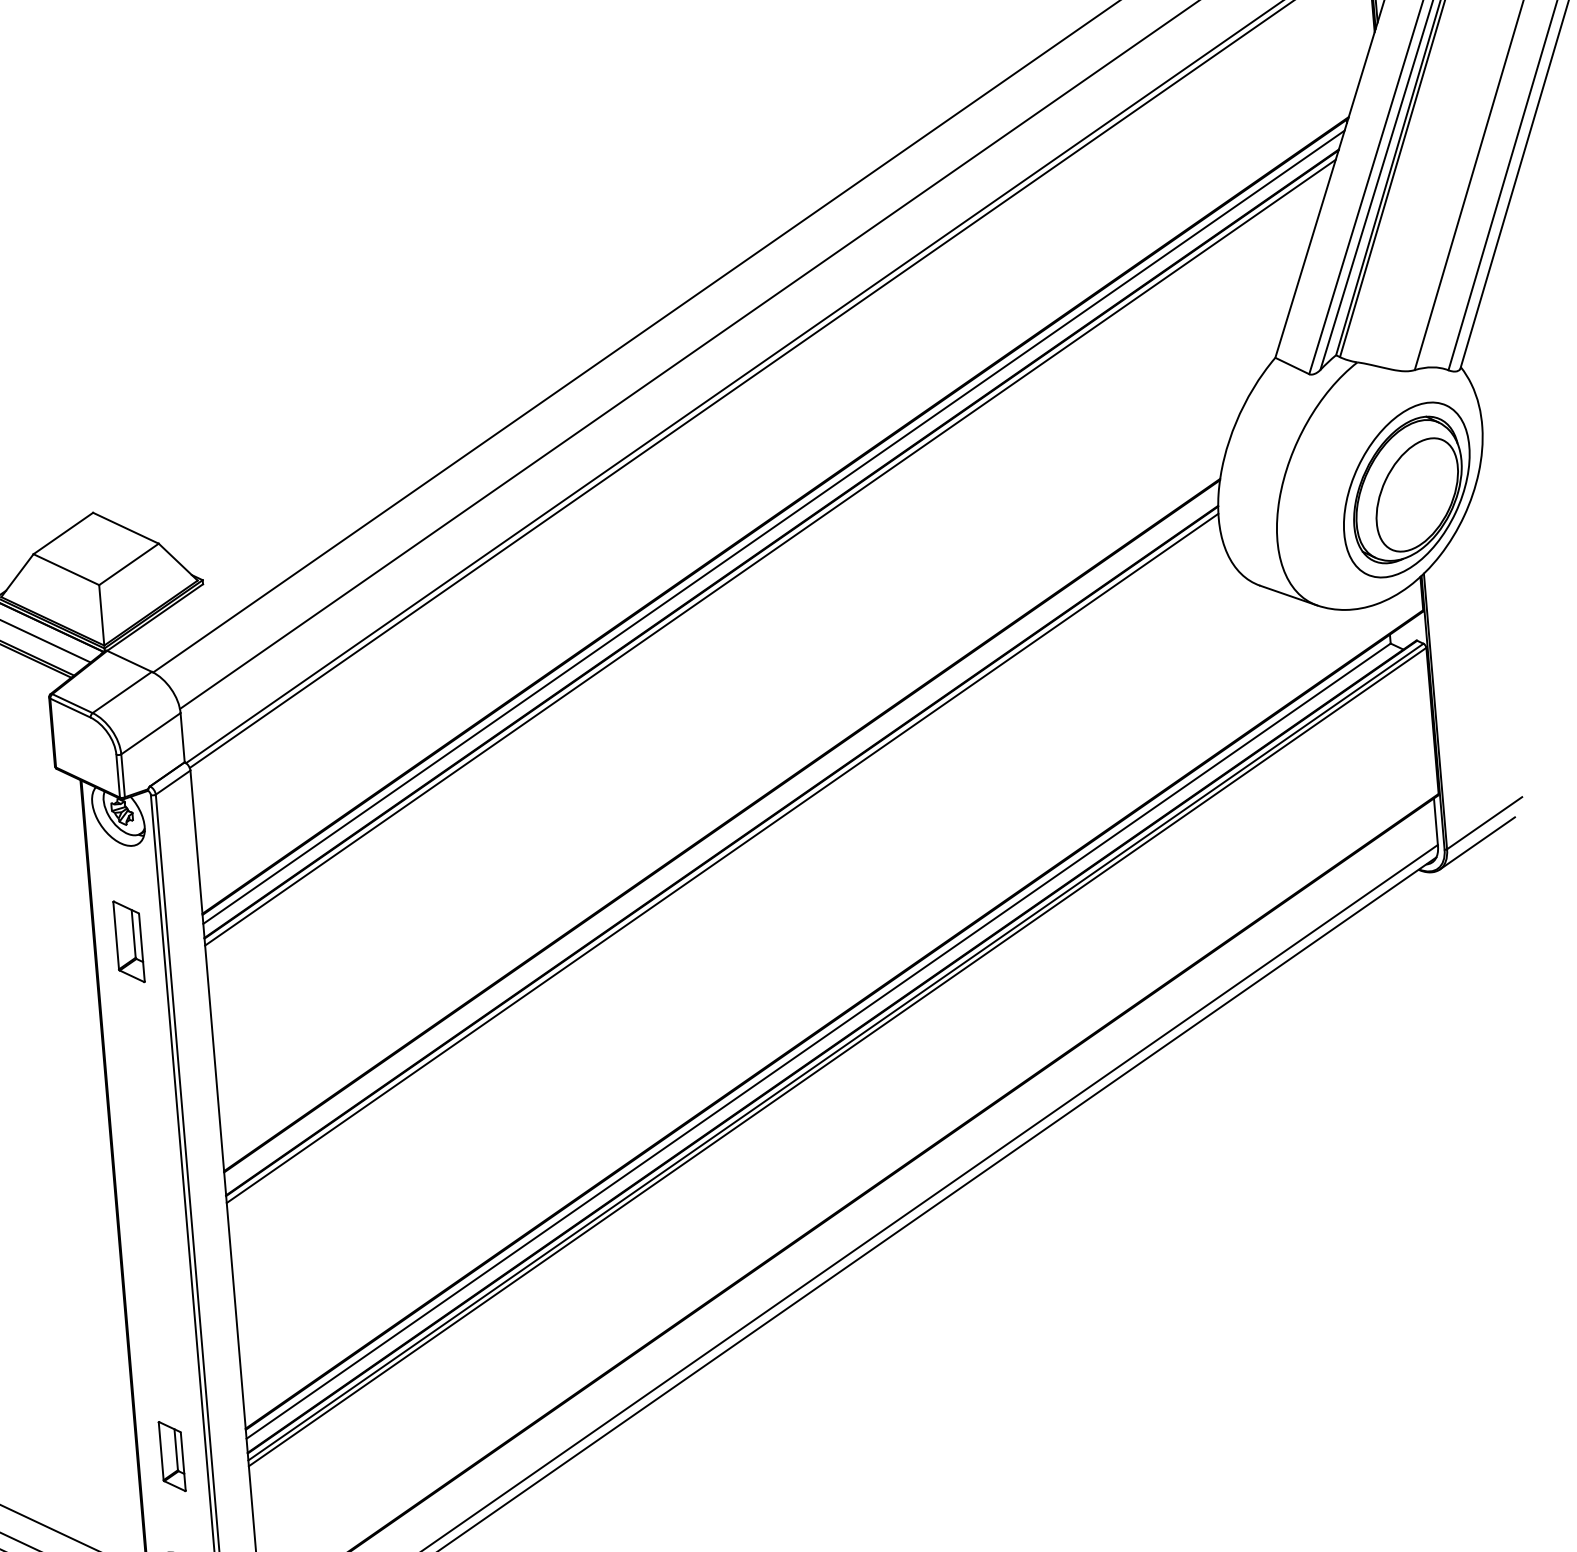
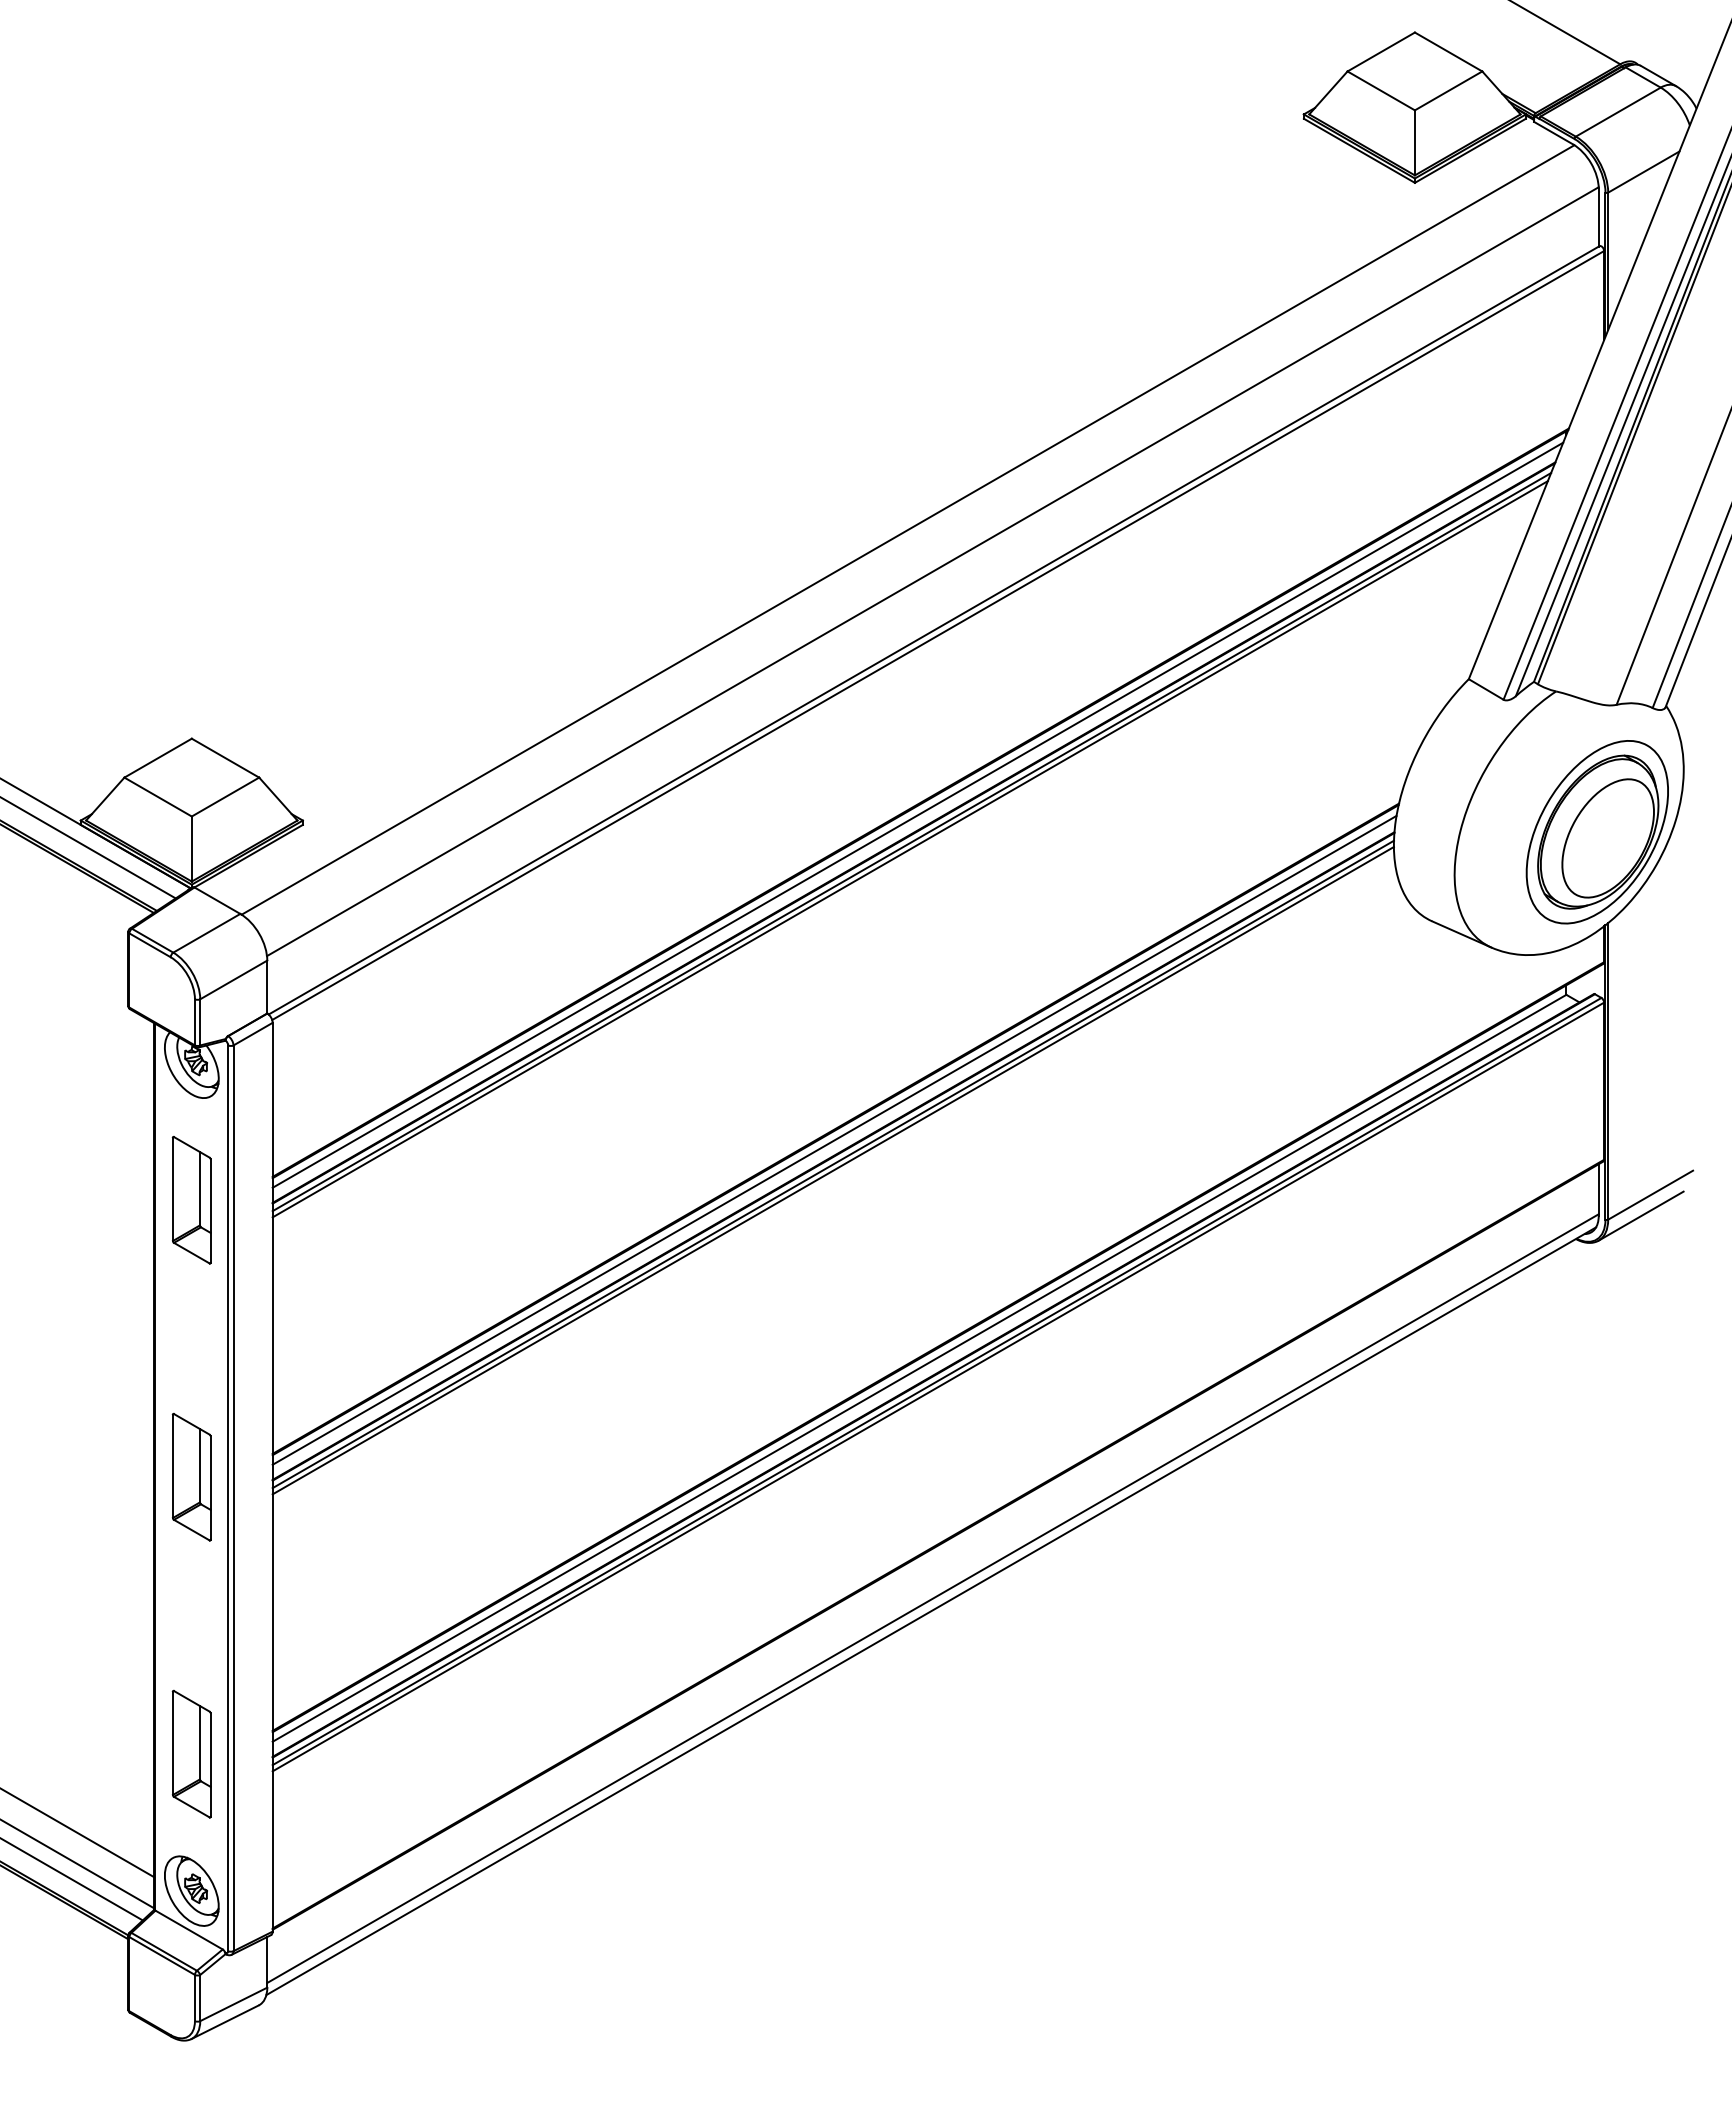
line: (768, 559) -> (909, 849), added
line: (721, 835) -> (834, 1139), added
line: (722, 864) -> (832, 1170), added
part: (128, 942) -> (191, 1200), size x1.43
part: (150, 1198) -> (191, 1476), added
part: (172, 1455) -> (191, 1753), size x1.67

